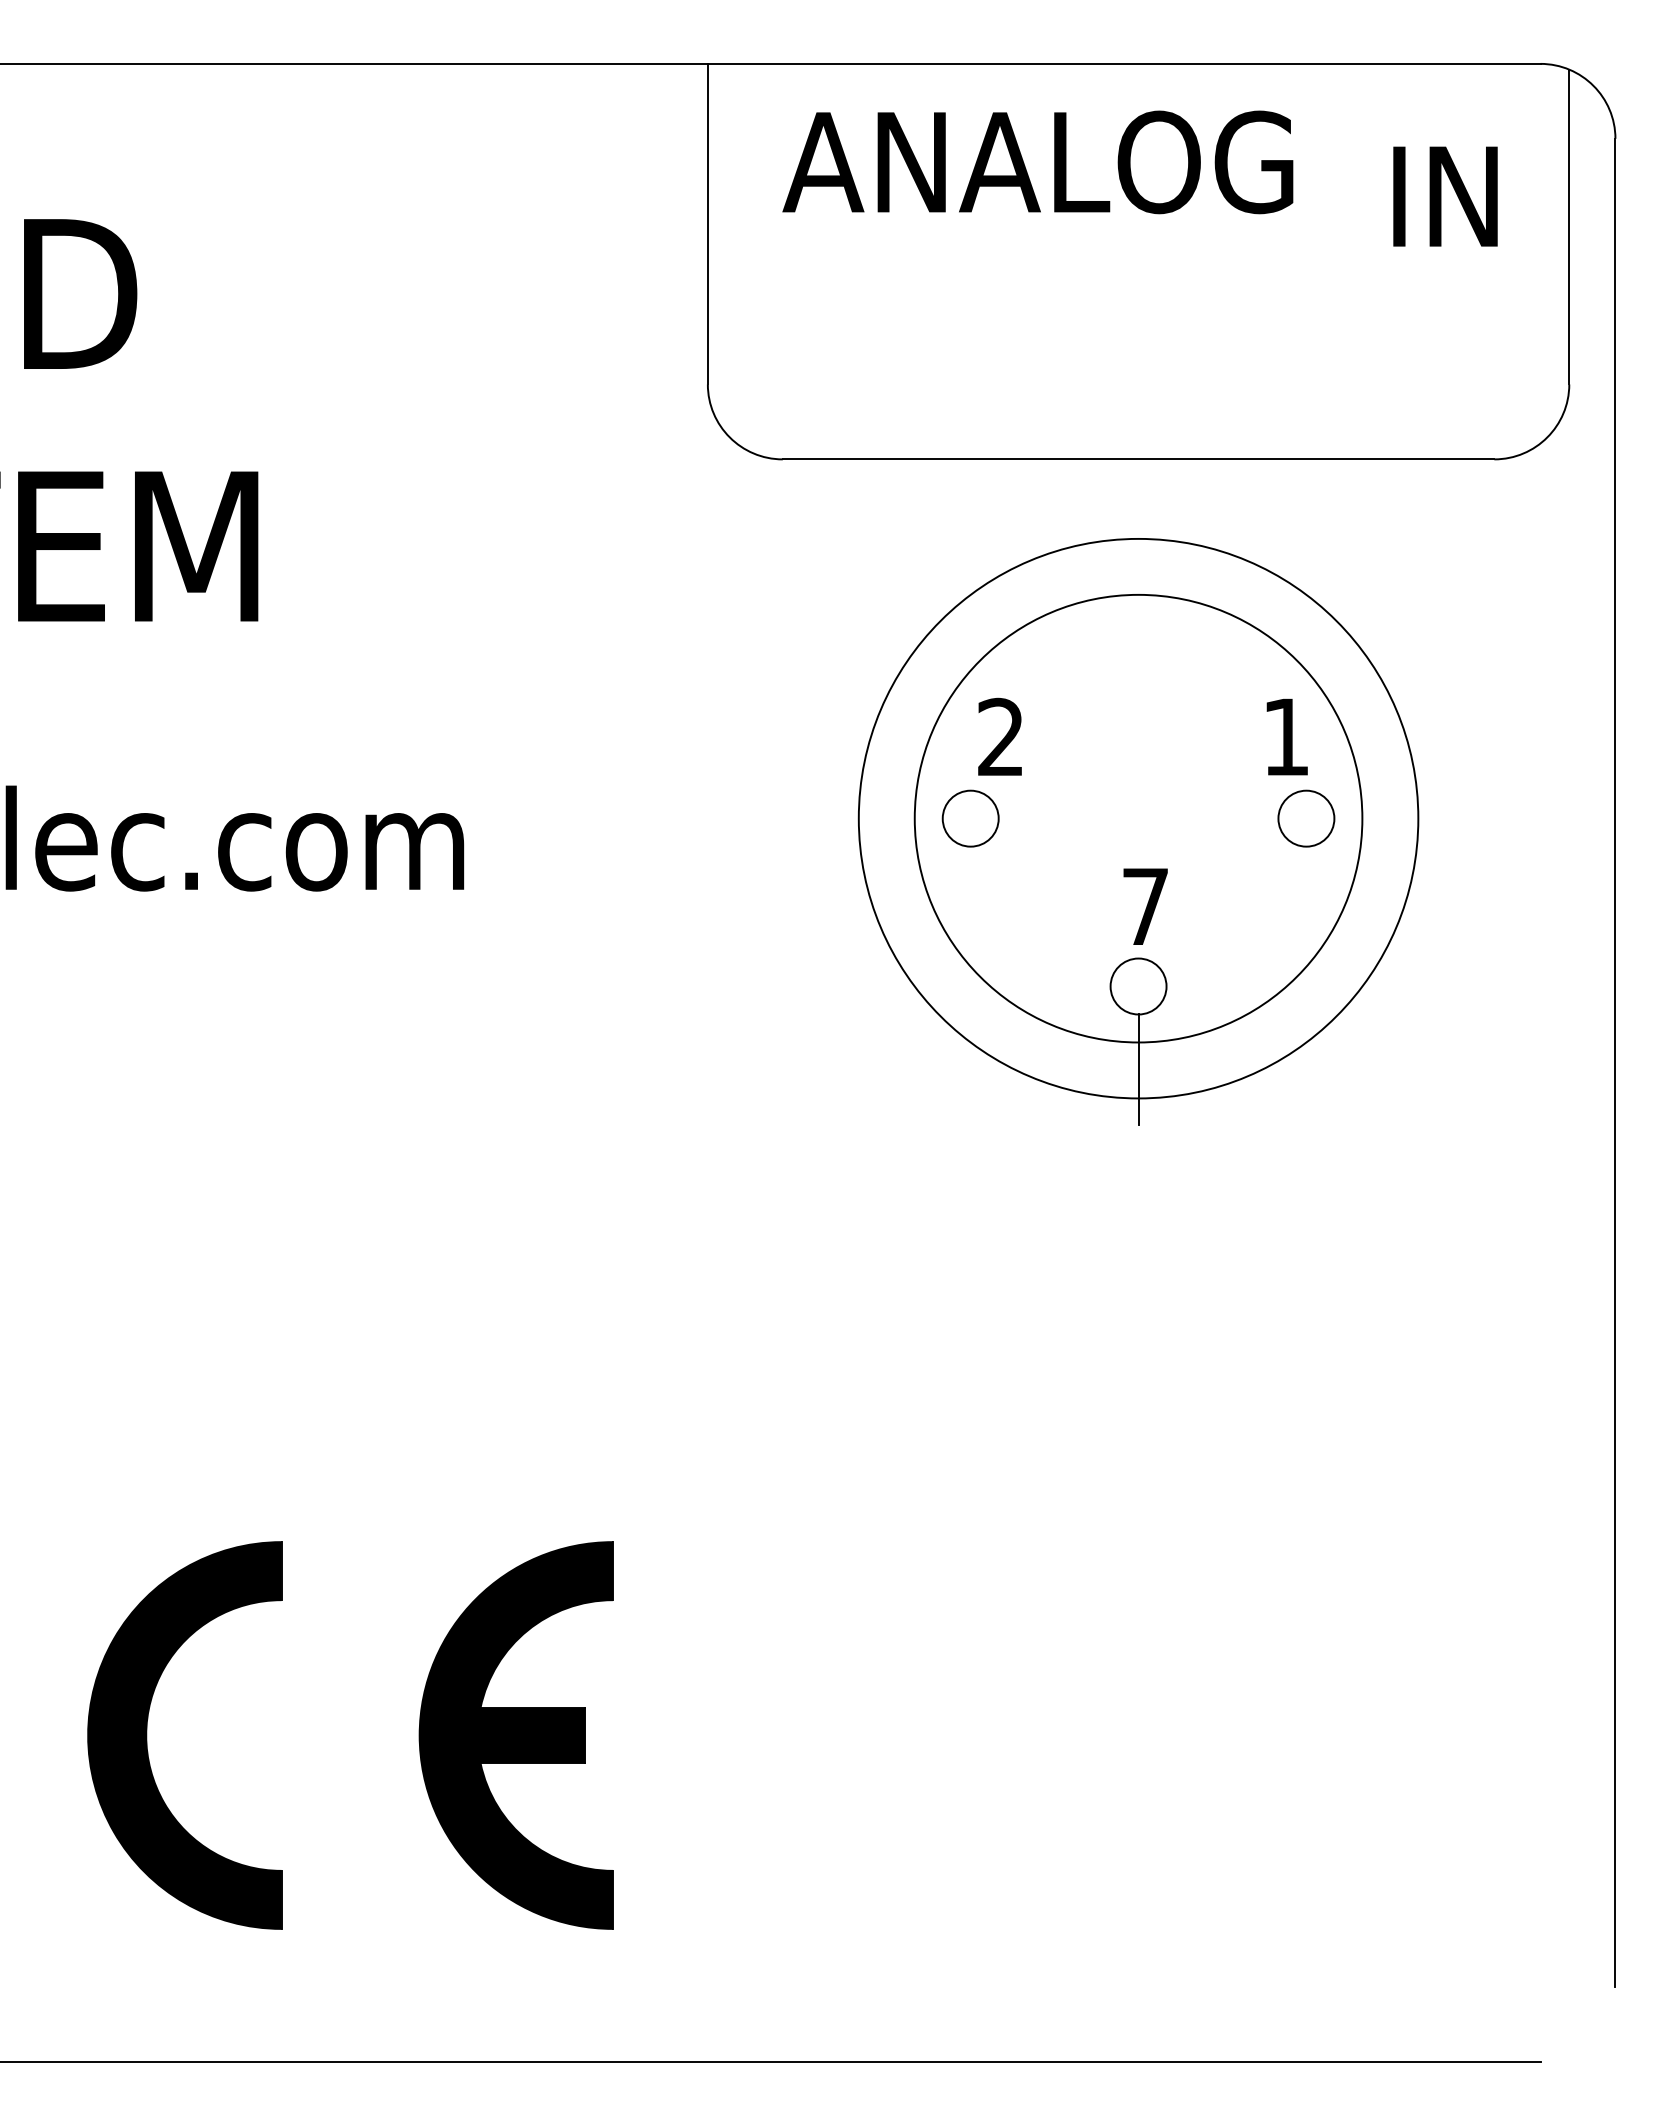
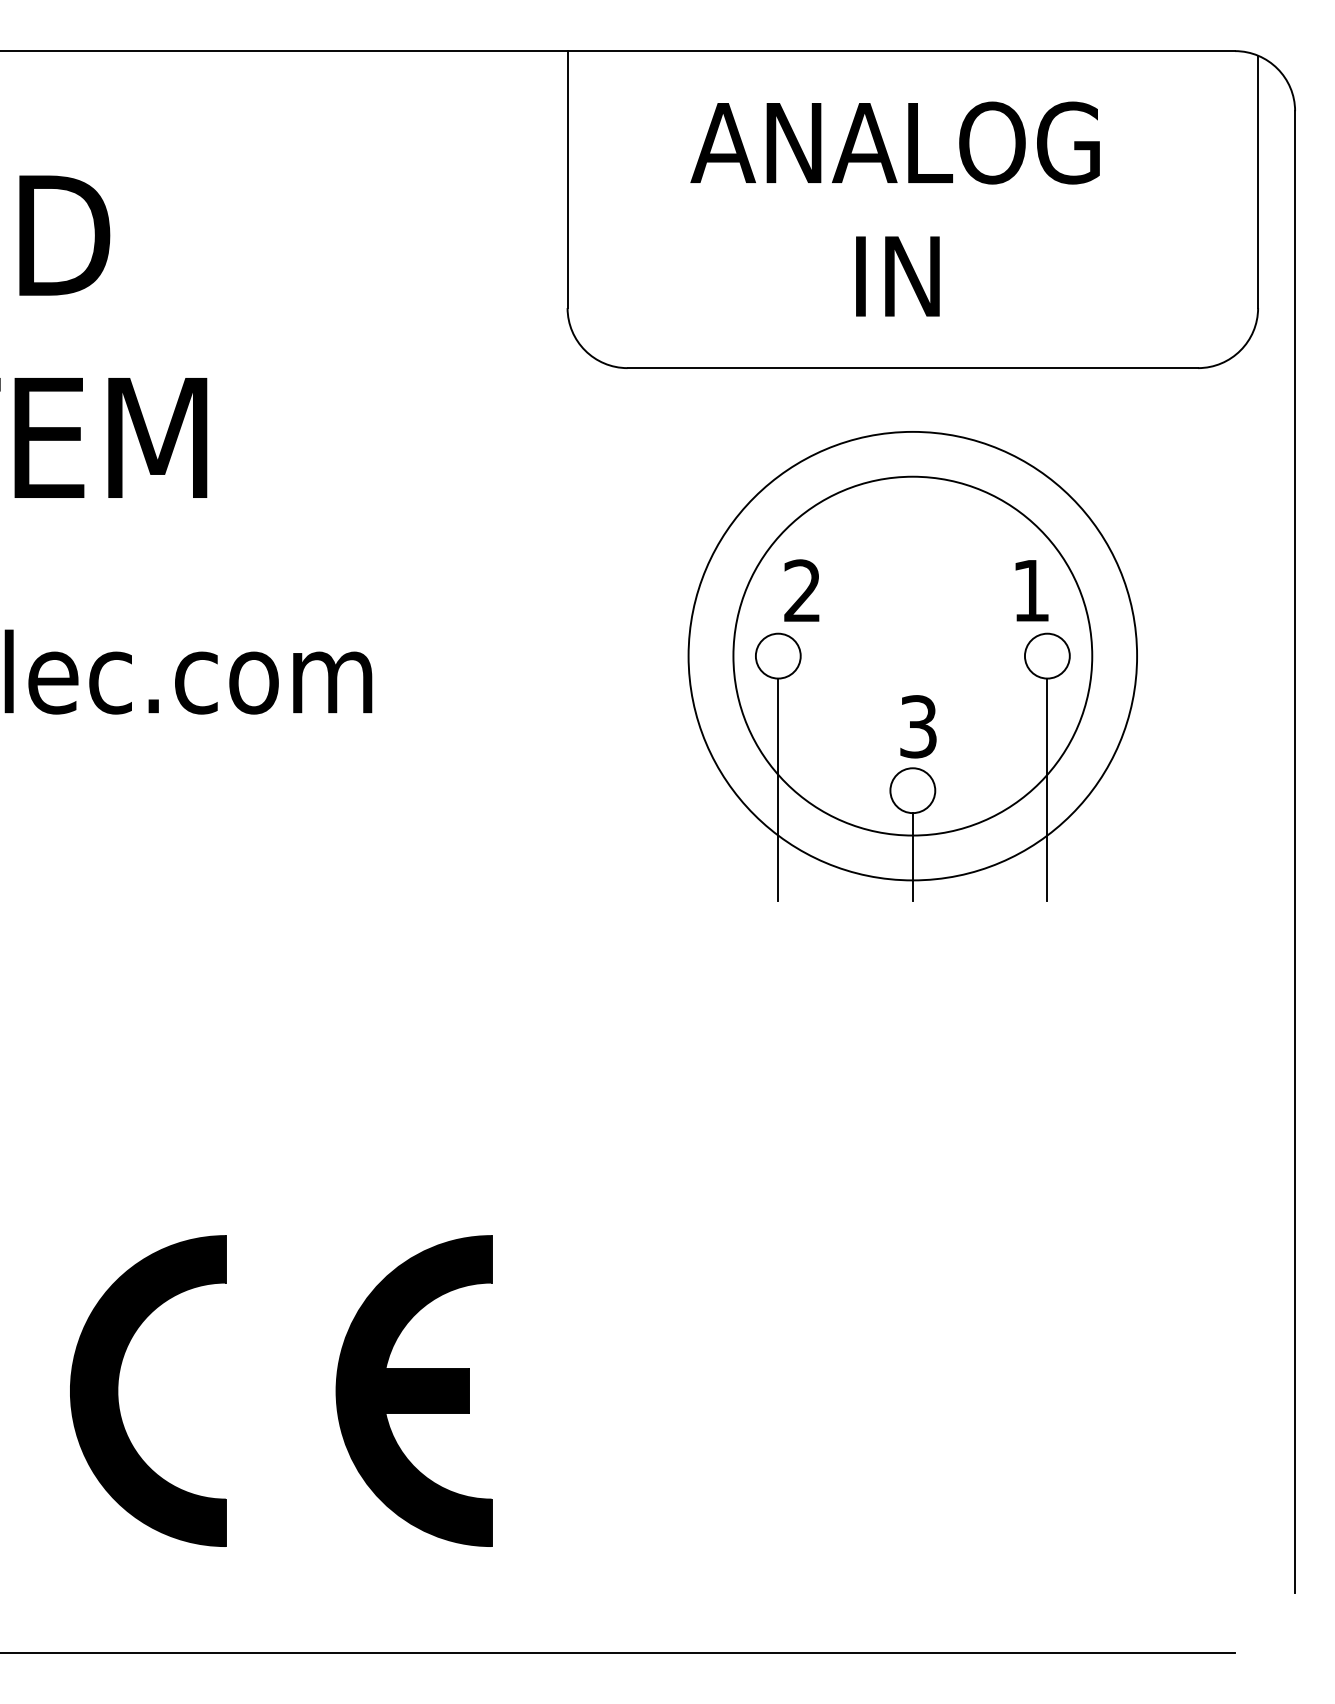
text: (1037, 161) -> (894, 142), moved
text: (1445, 196) -> (897, 276), moved
text: (1145, 906) -> (918, 726), 7 -> 3
line: (970, 985) -> (778, 789), added
line: (1306, 985) -> (1047, 789), added

